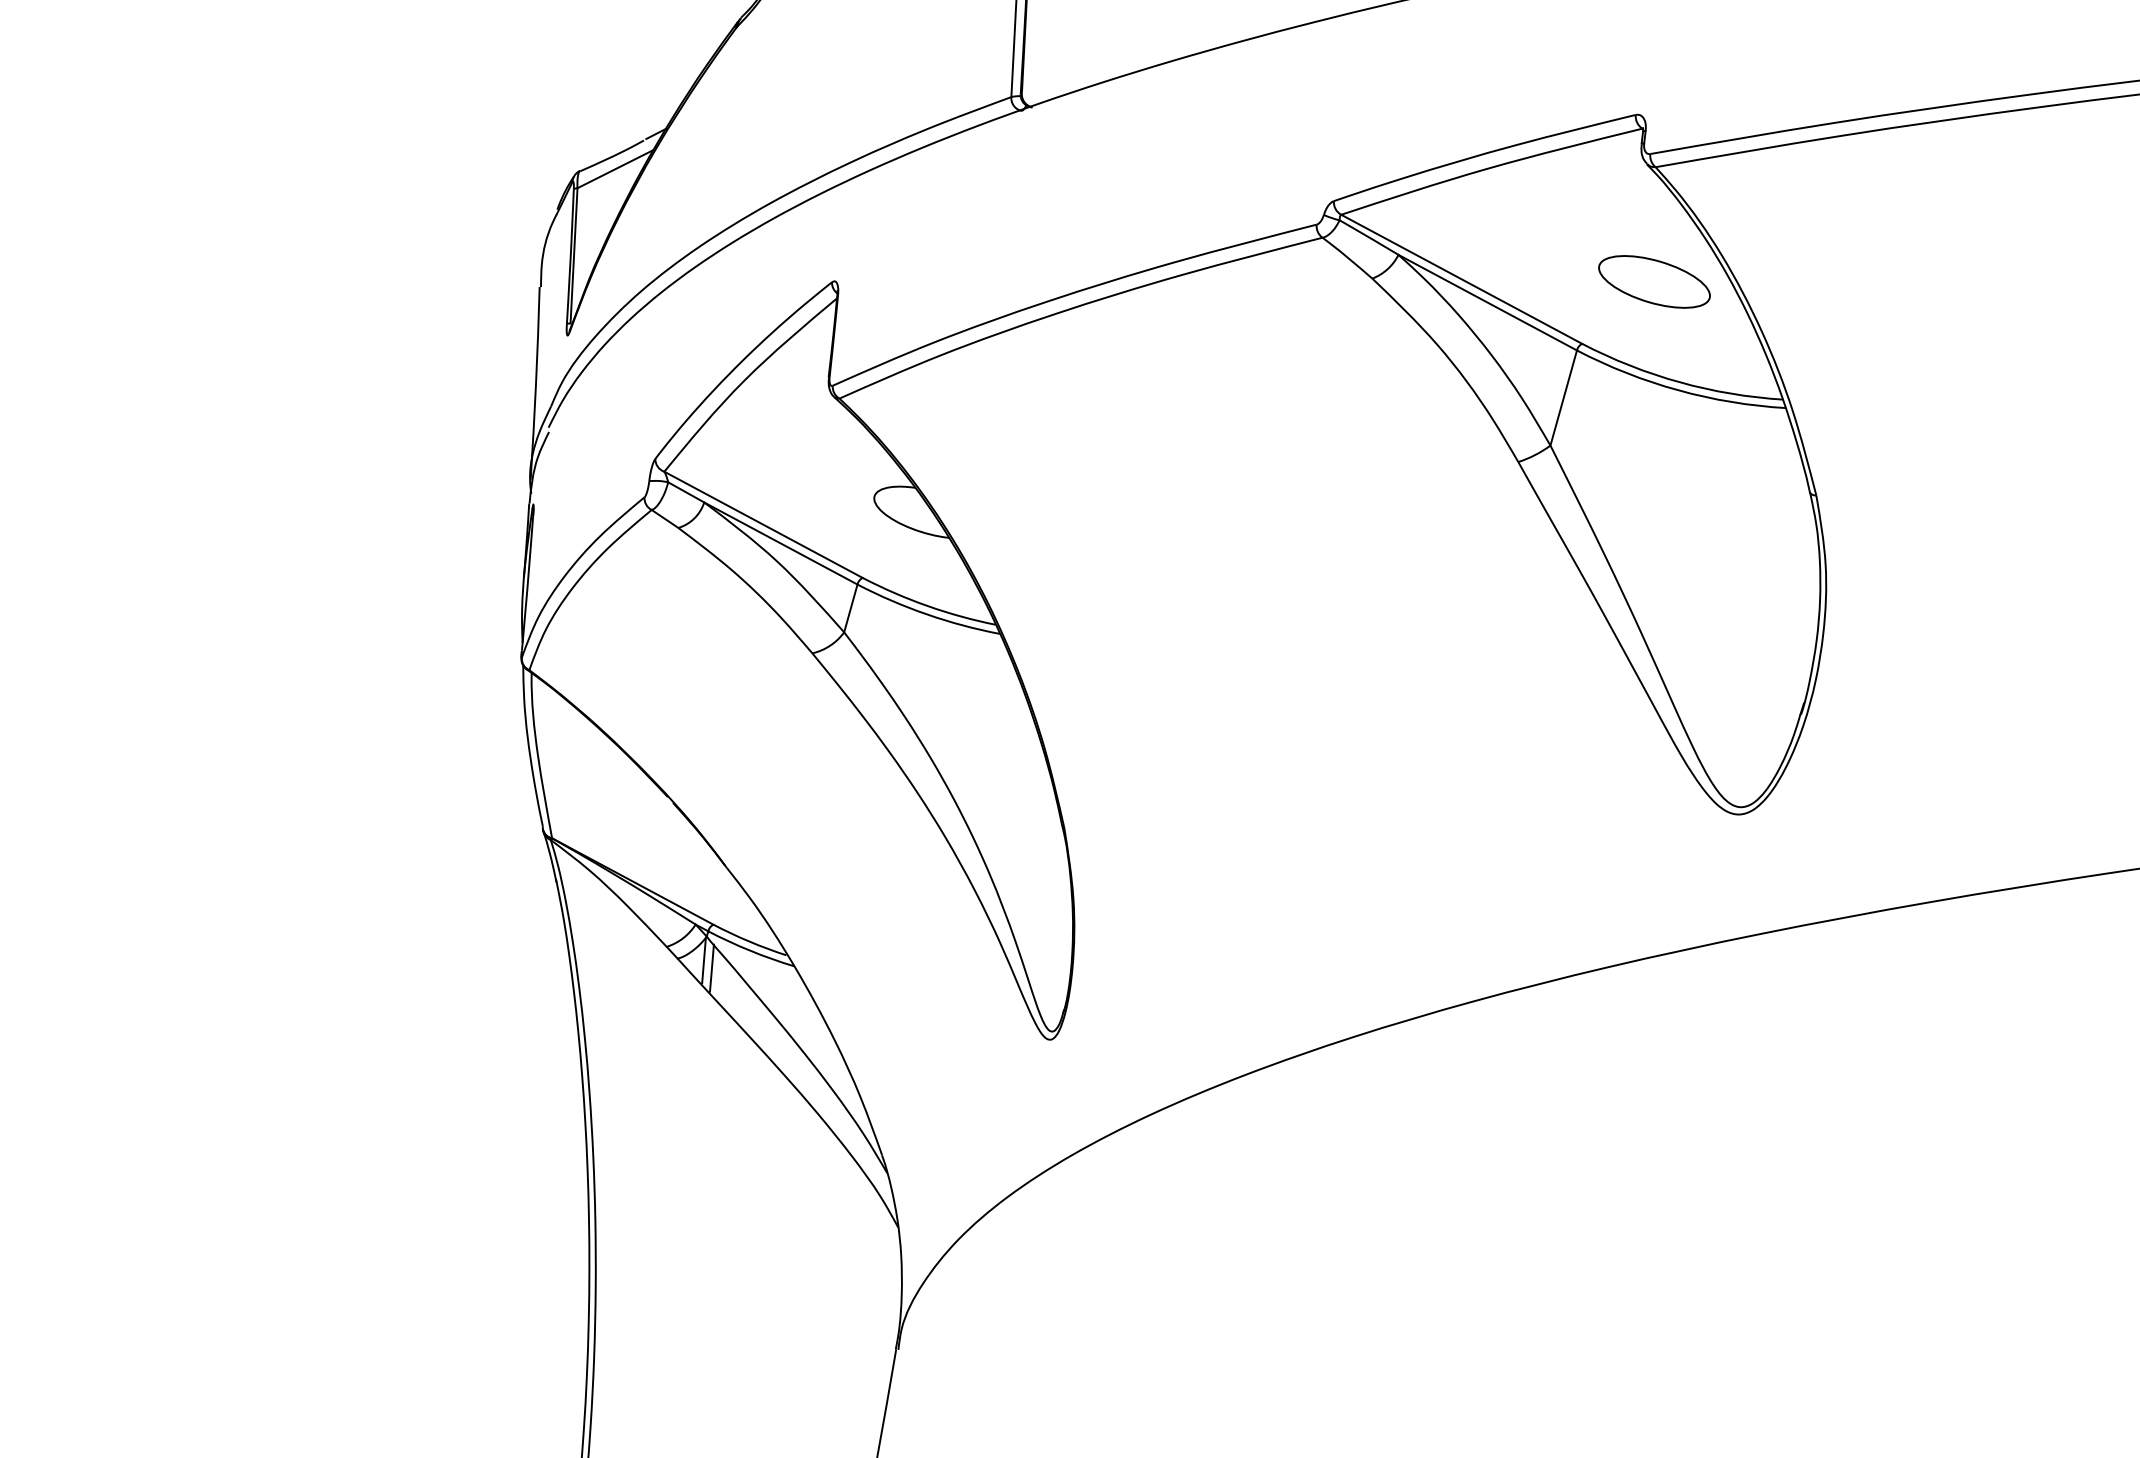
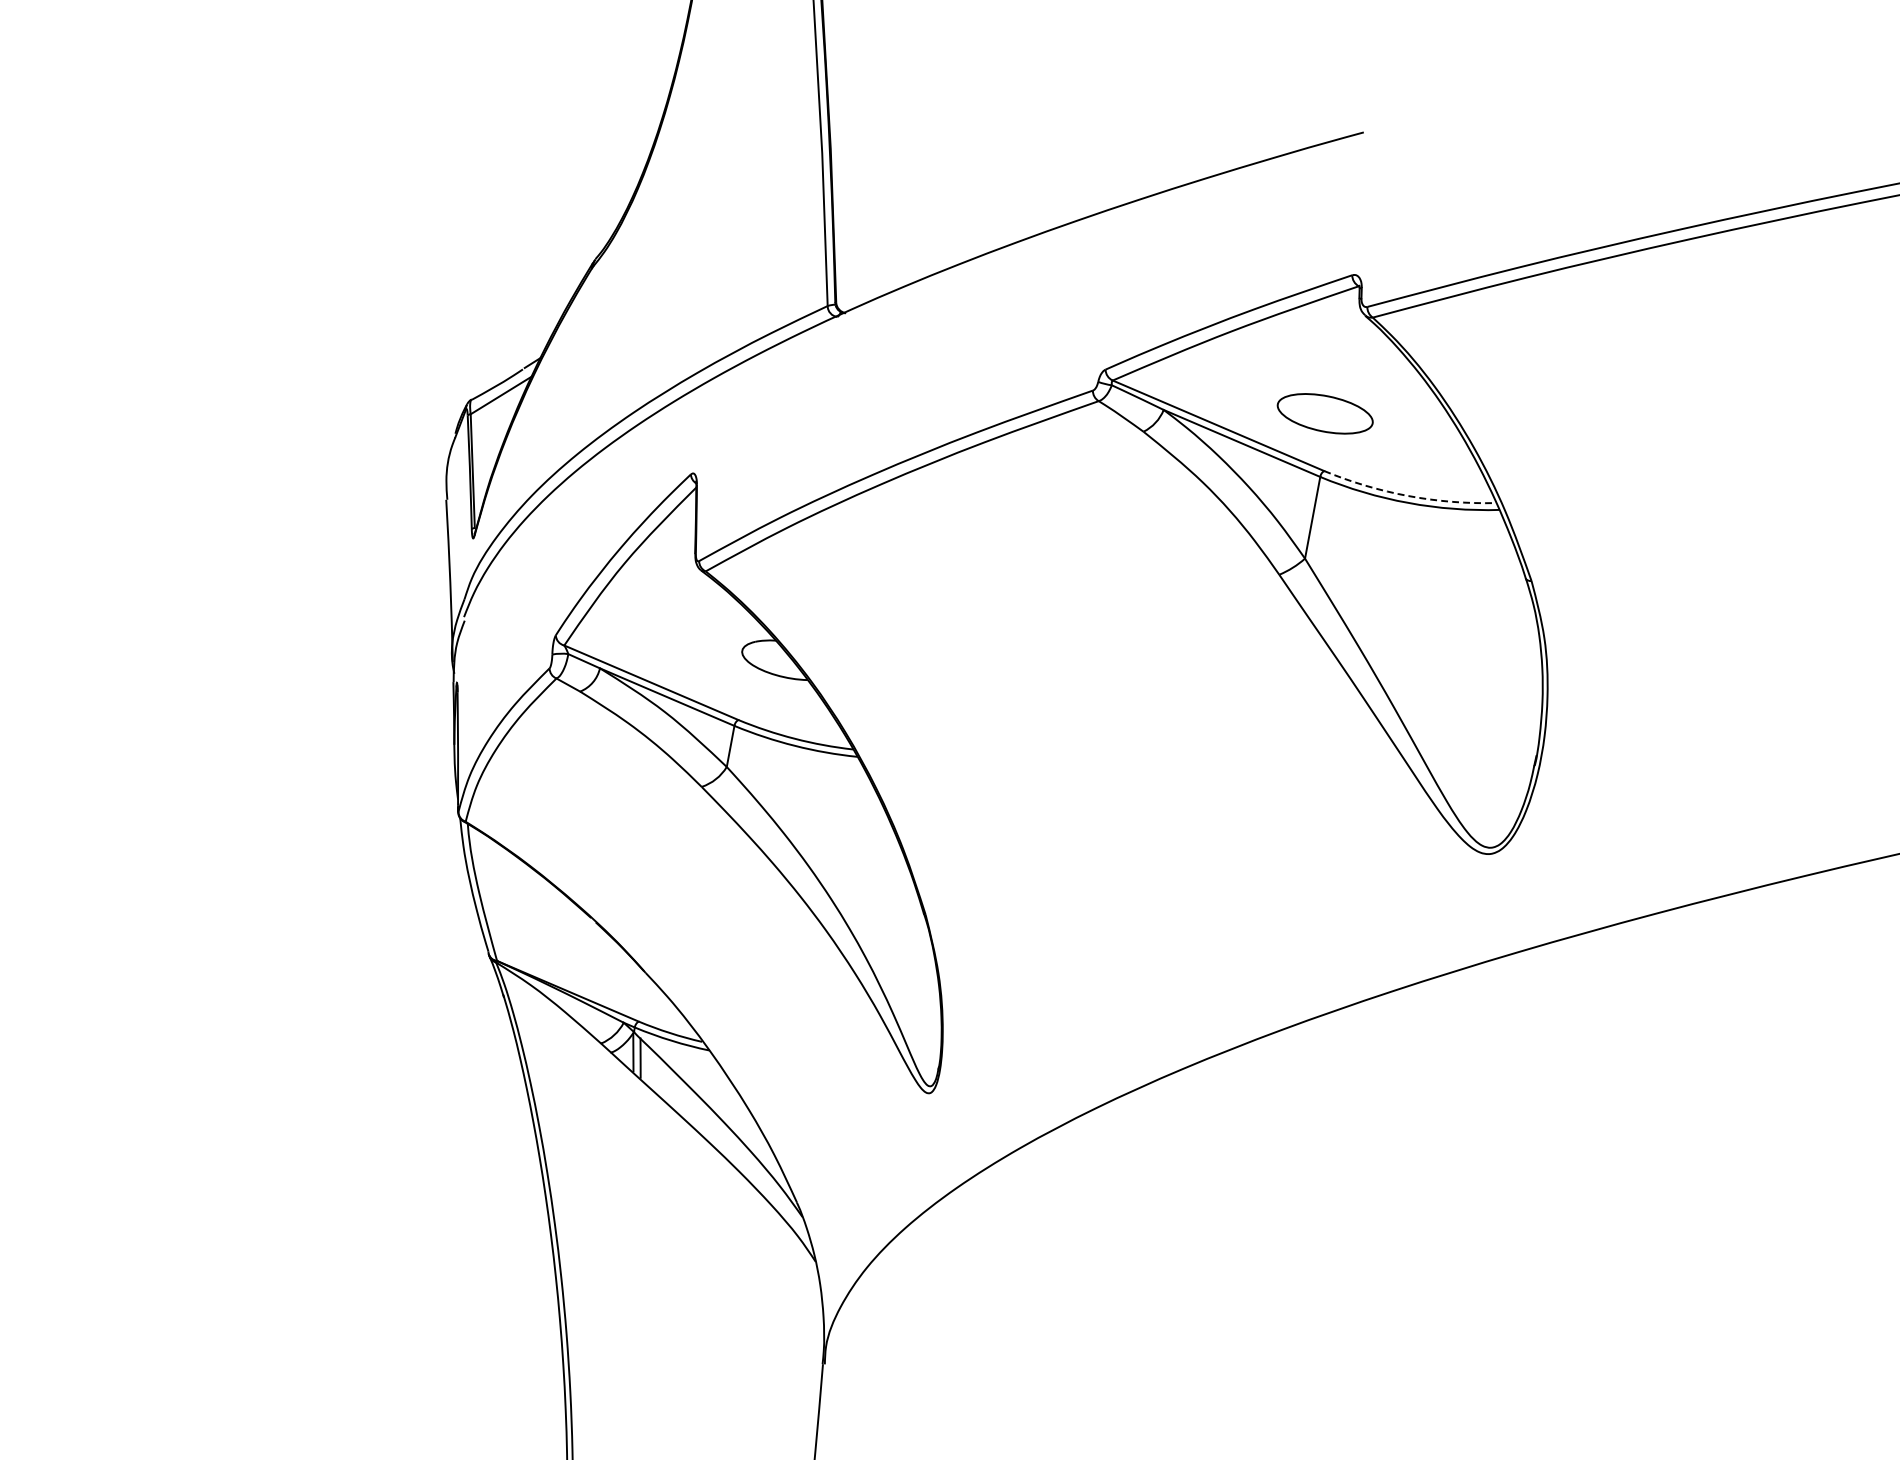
part: (1653, 281) -> (1324, 413), moved
arc: (1679, 382) -> (1408, 496), solid -> dashed

